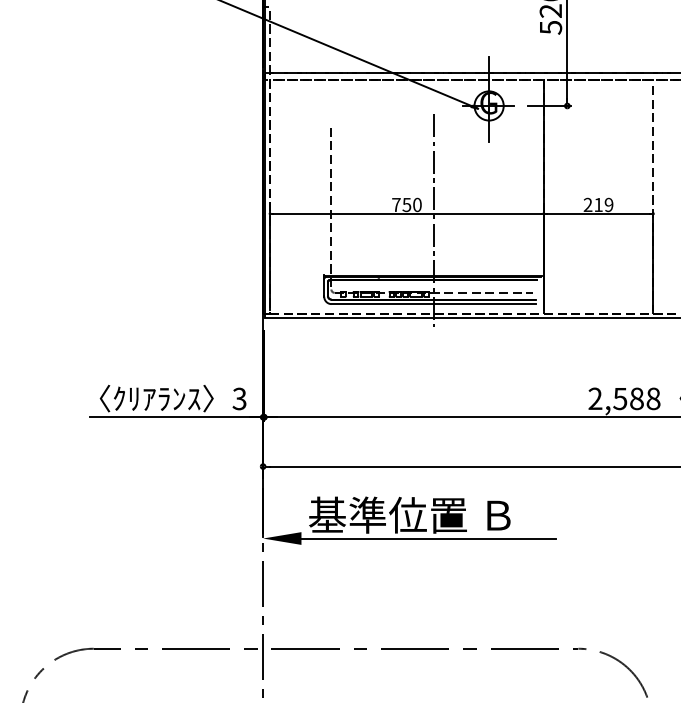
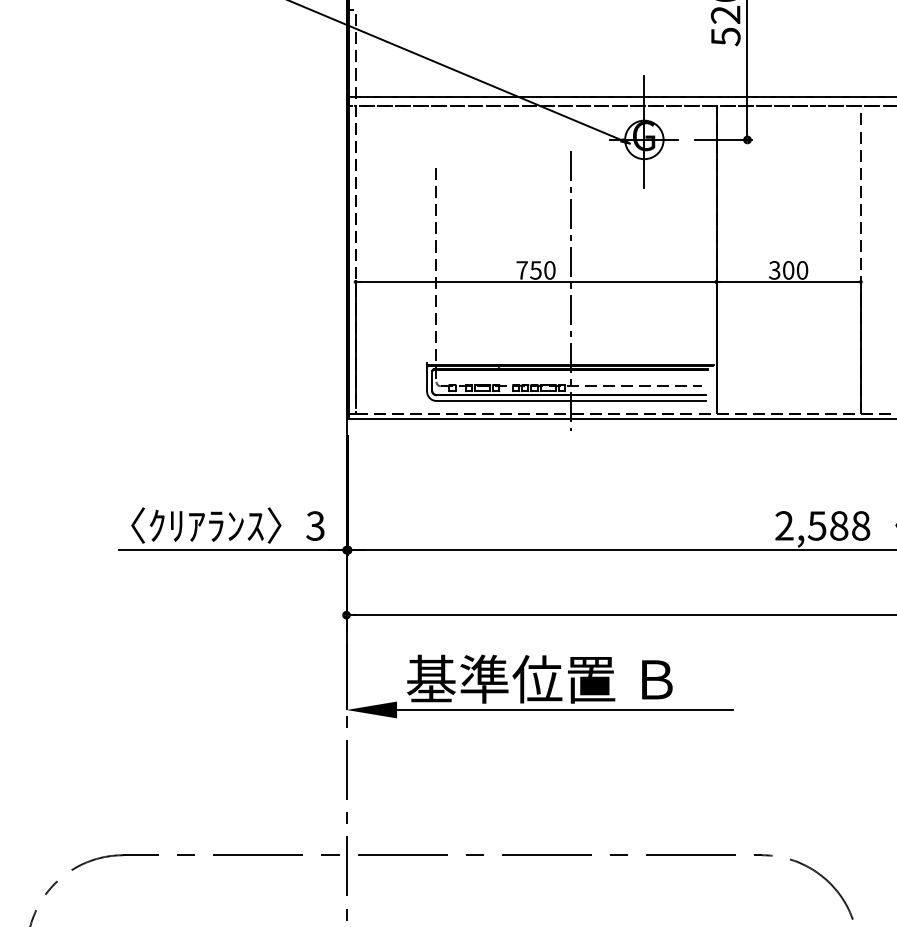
text: (598, 205) -> (788, 270), 219 -> 300

